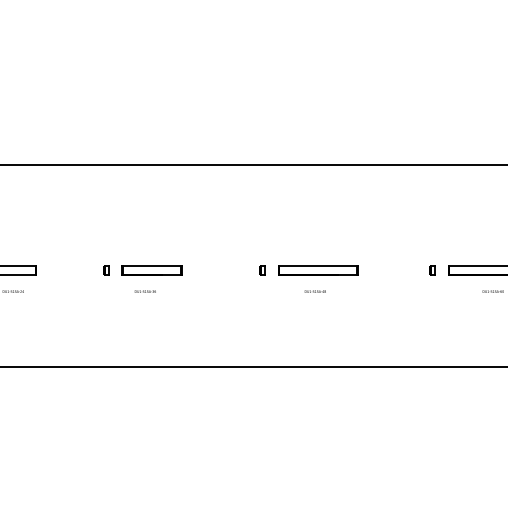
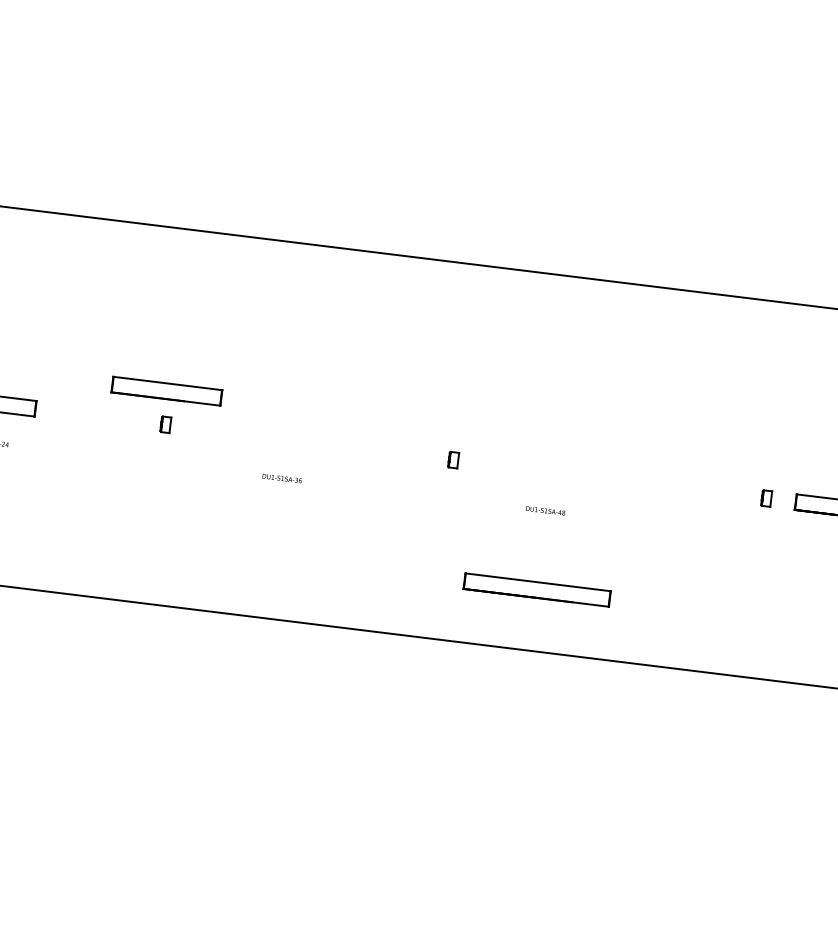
part: (151, 270) -> (165, 391), moved
part: (318, 270) -> (537, 590), moved
text: (144, 291) -> (280, 478), moved

